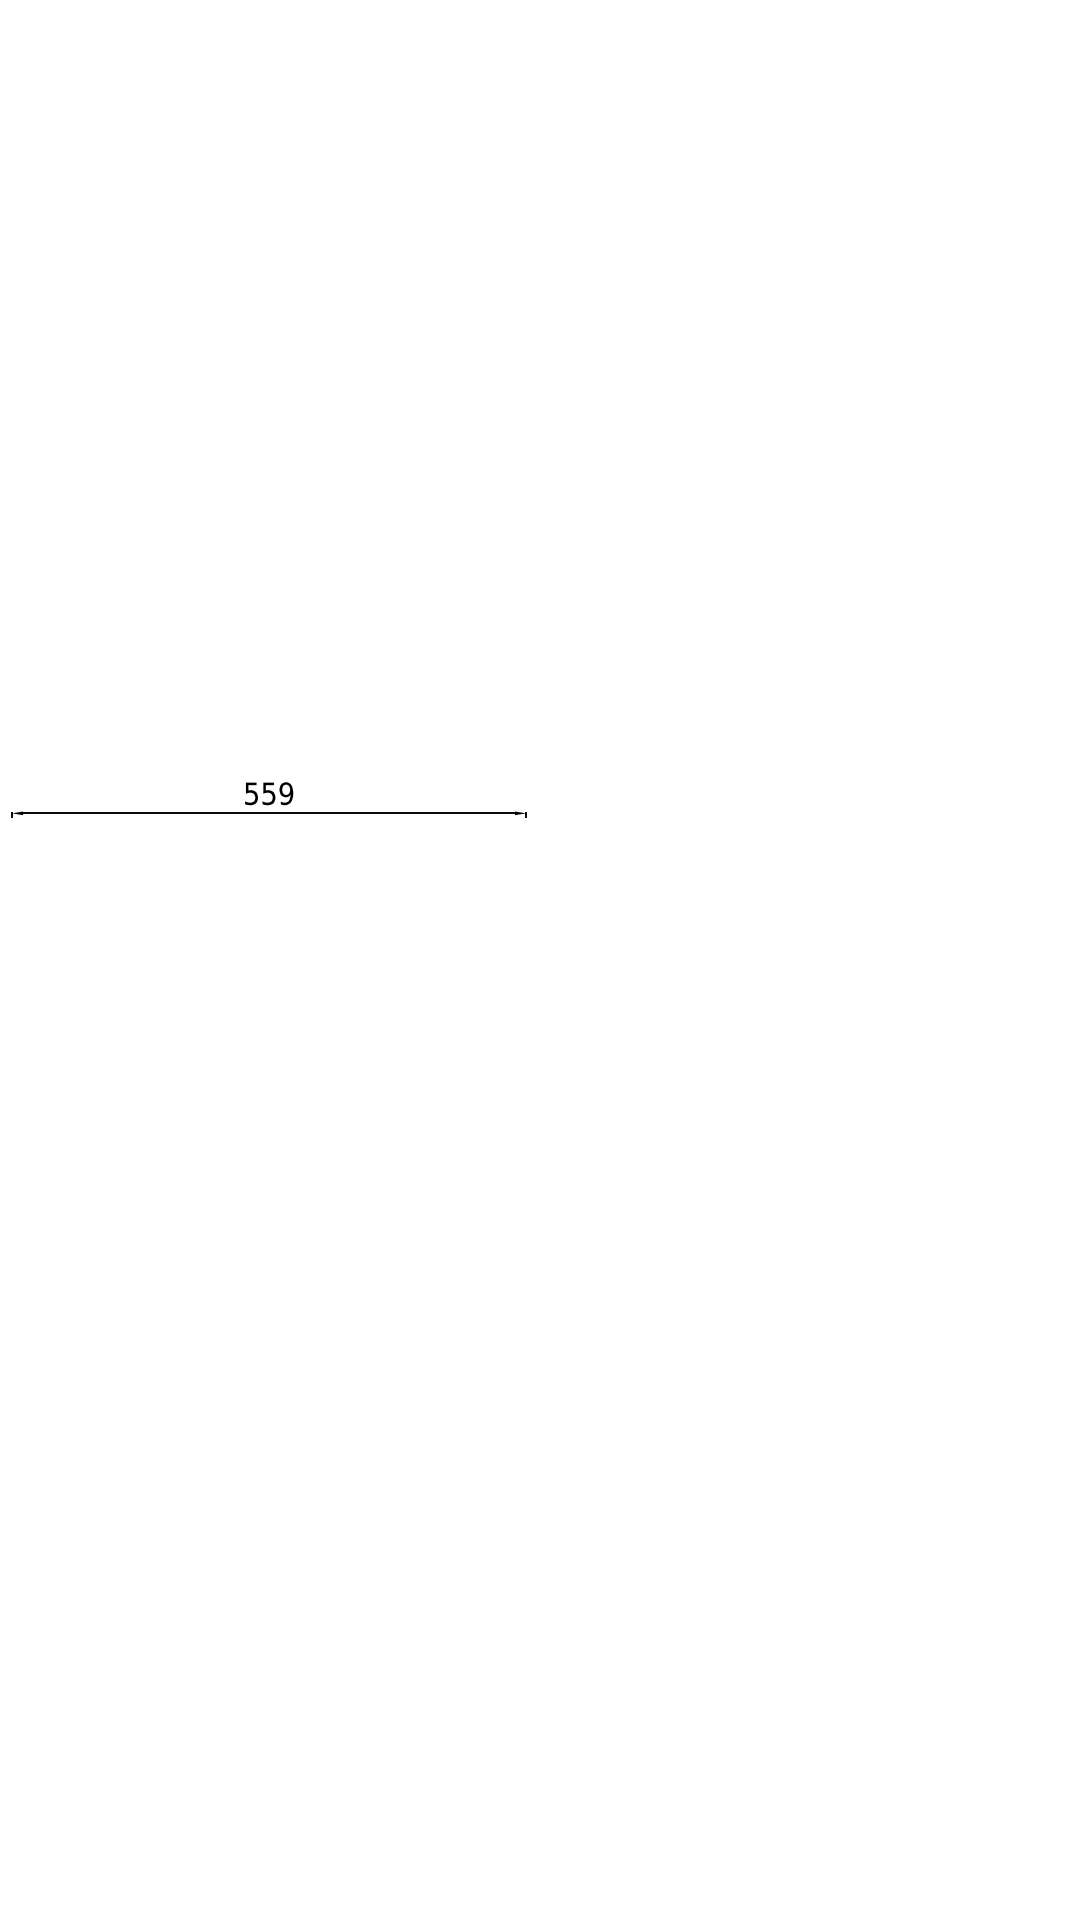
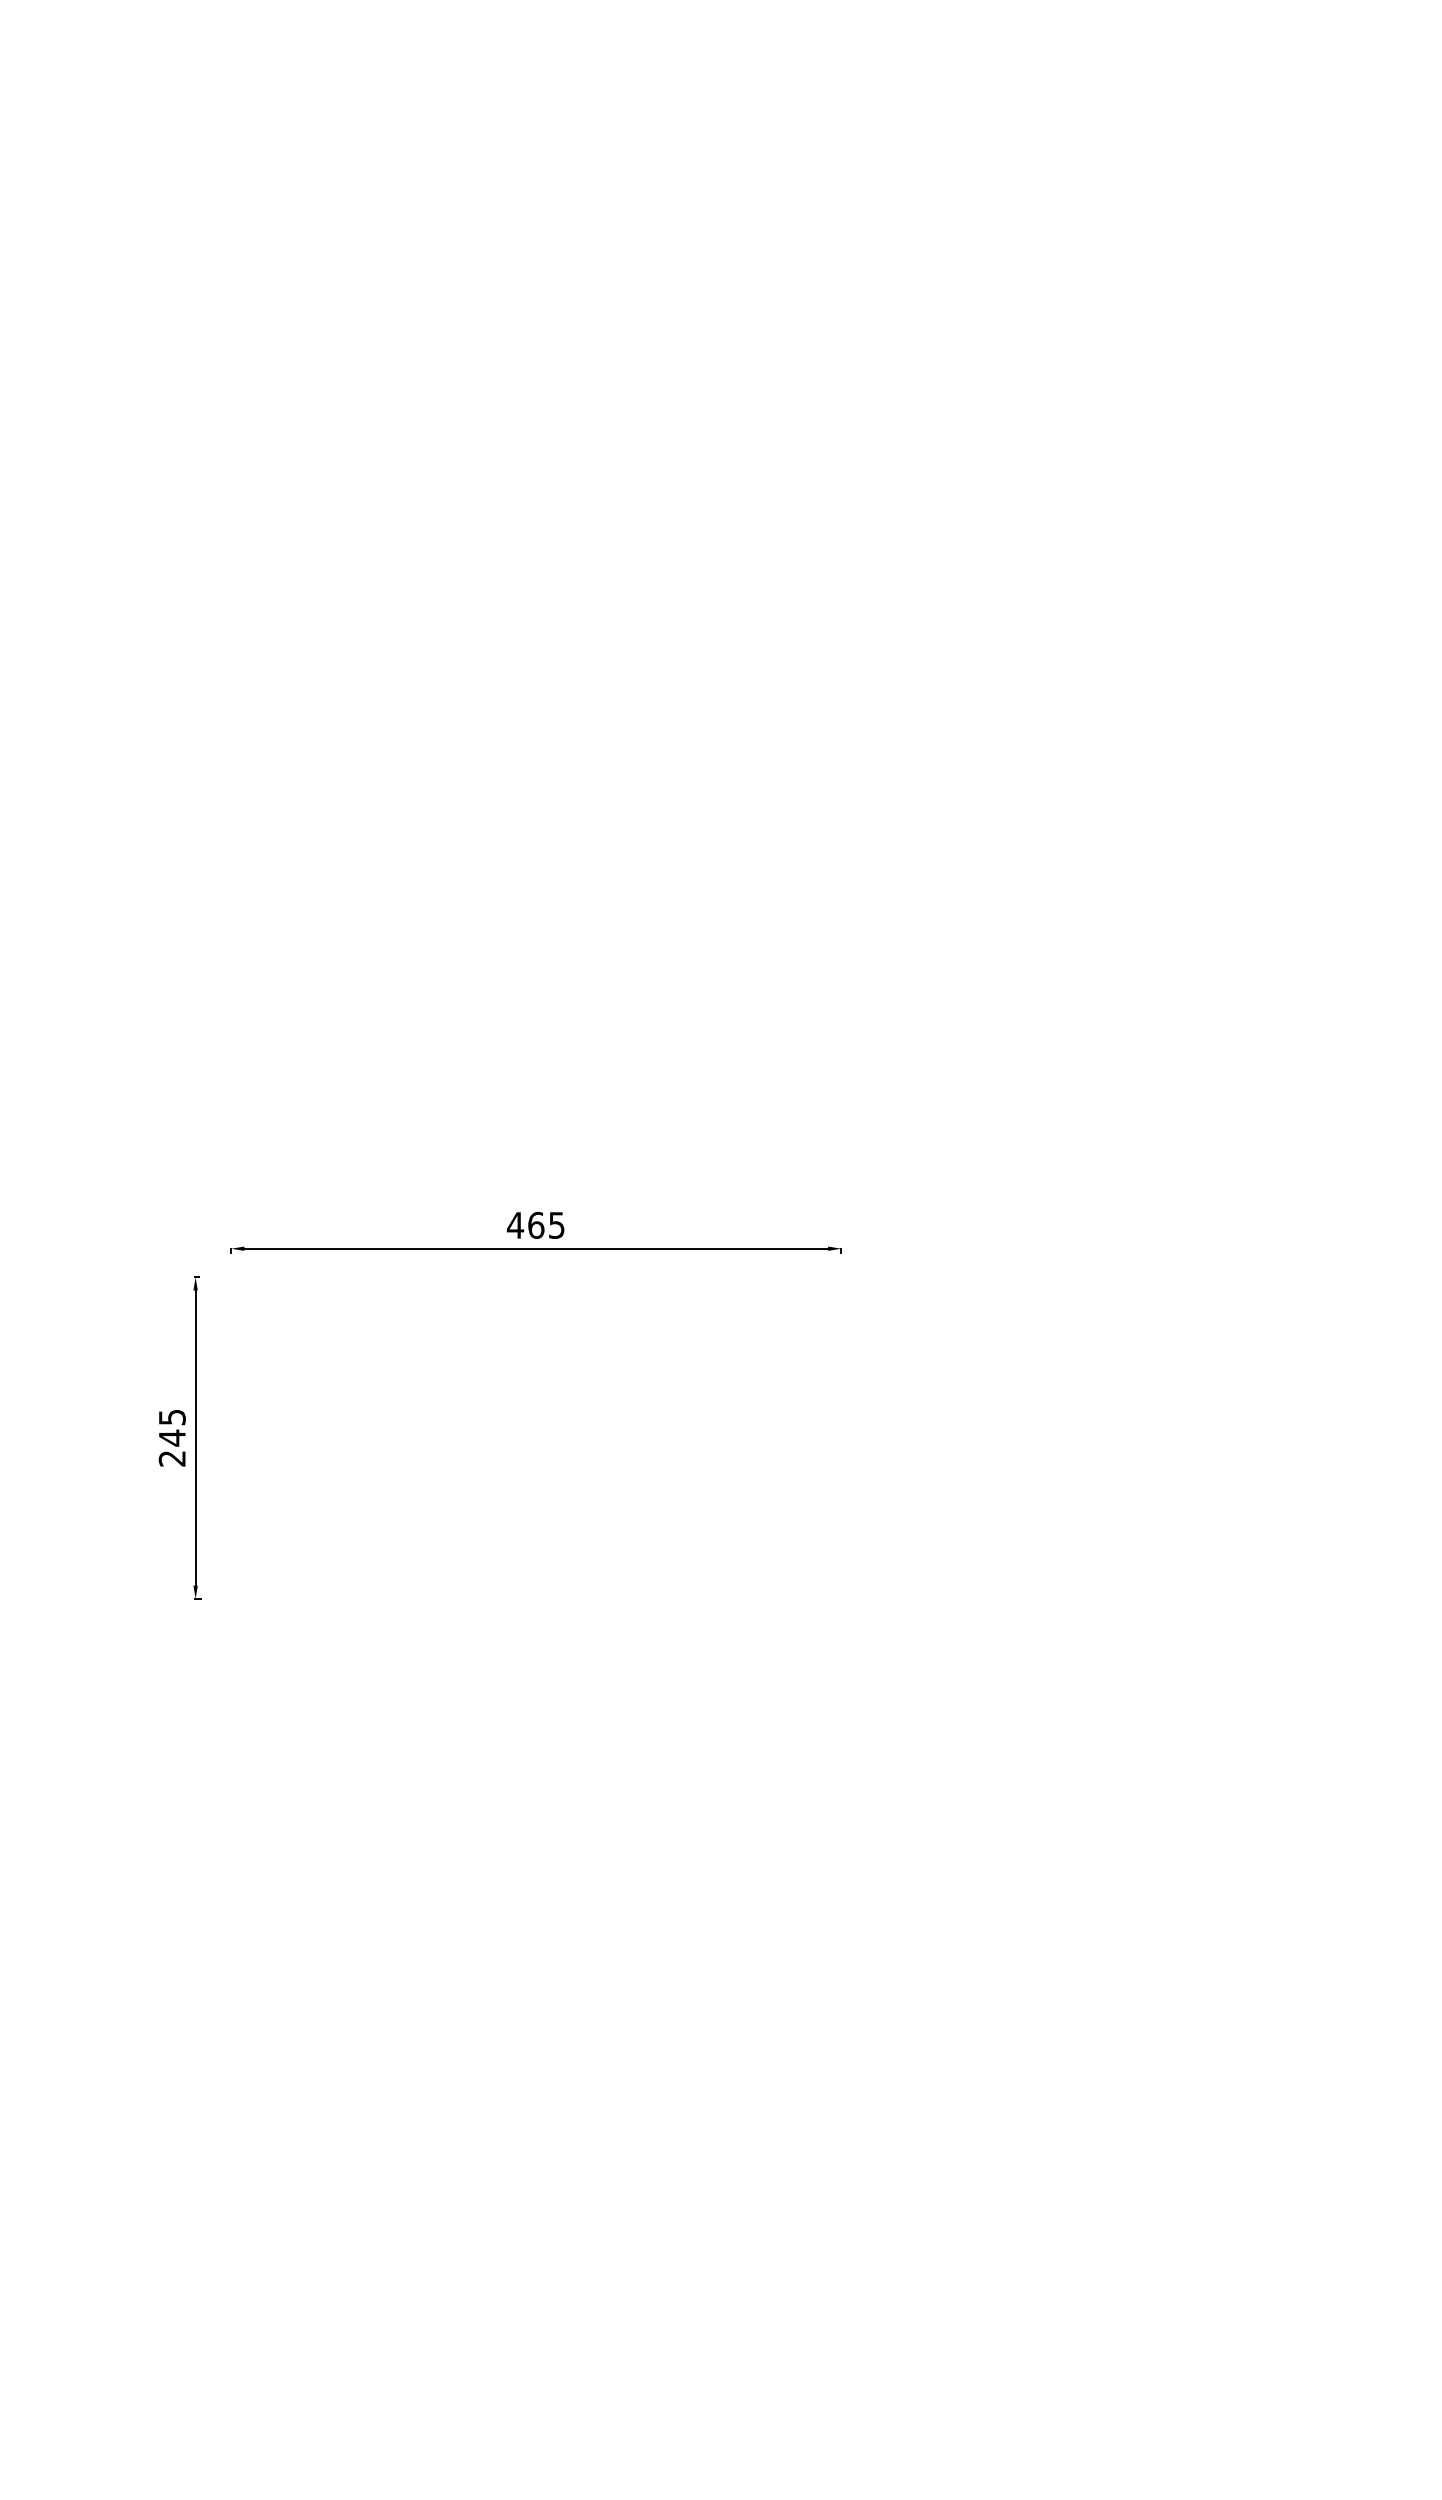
text: (268, 792) -> (535, 1224), 559 -> 465

